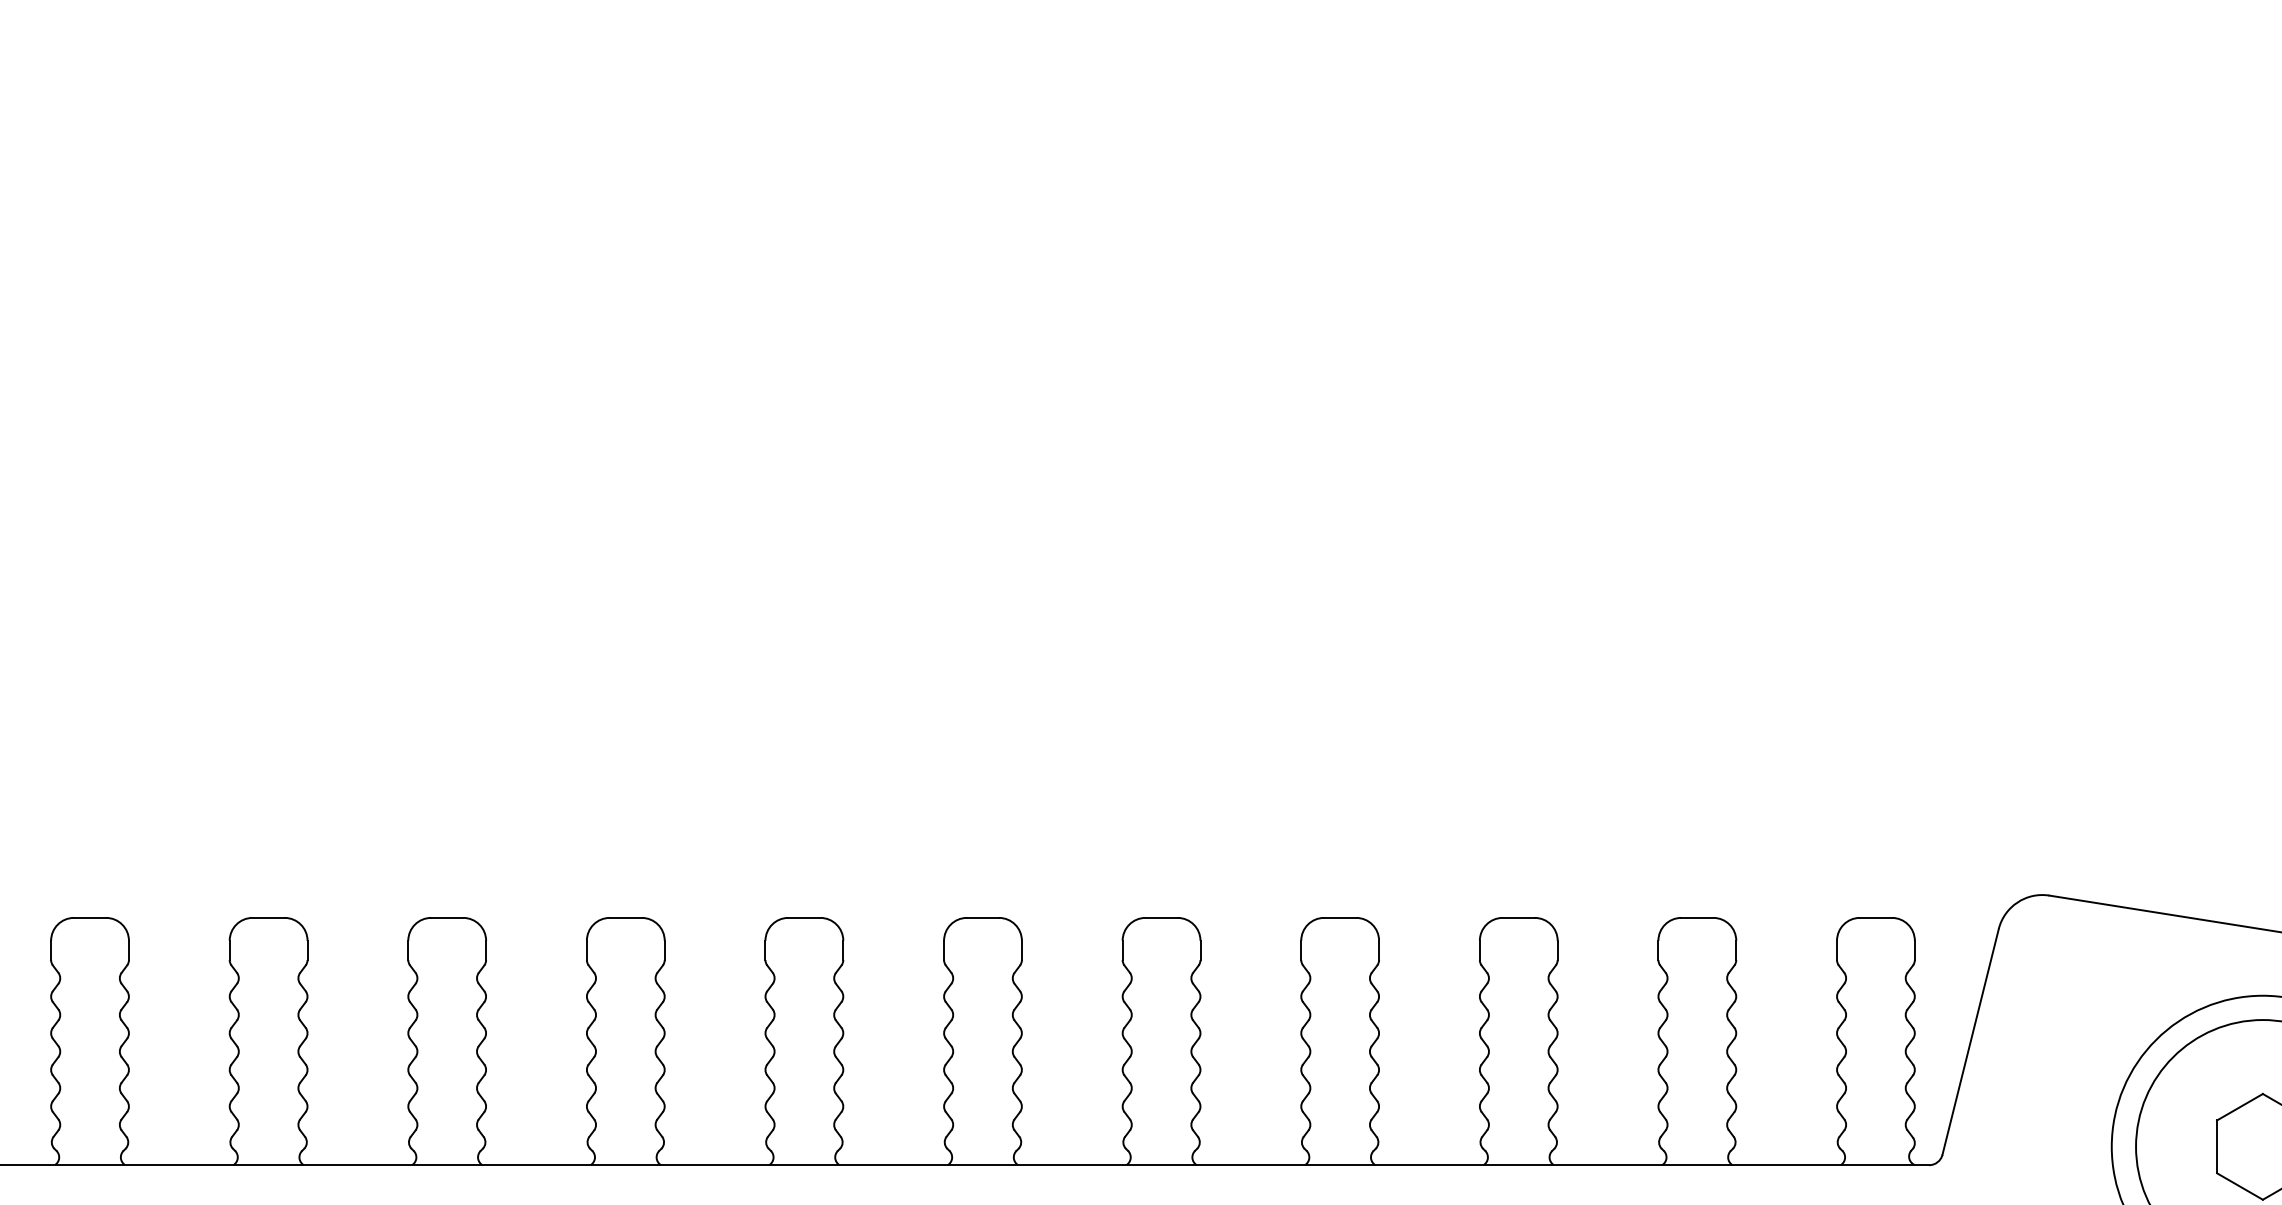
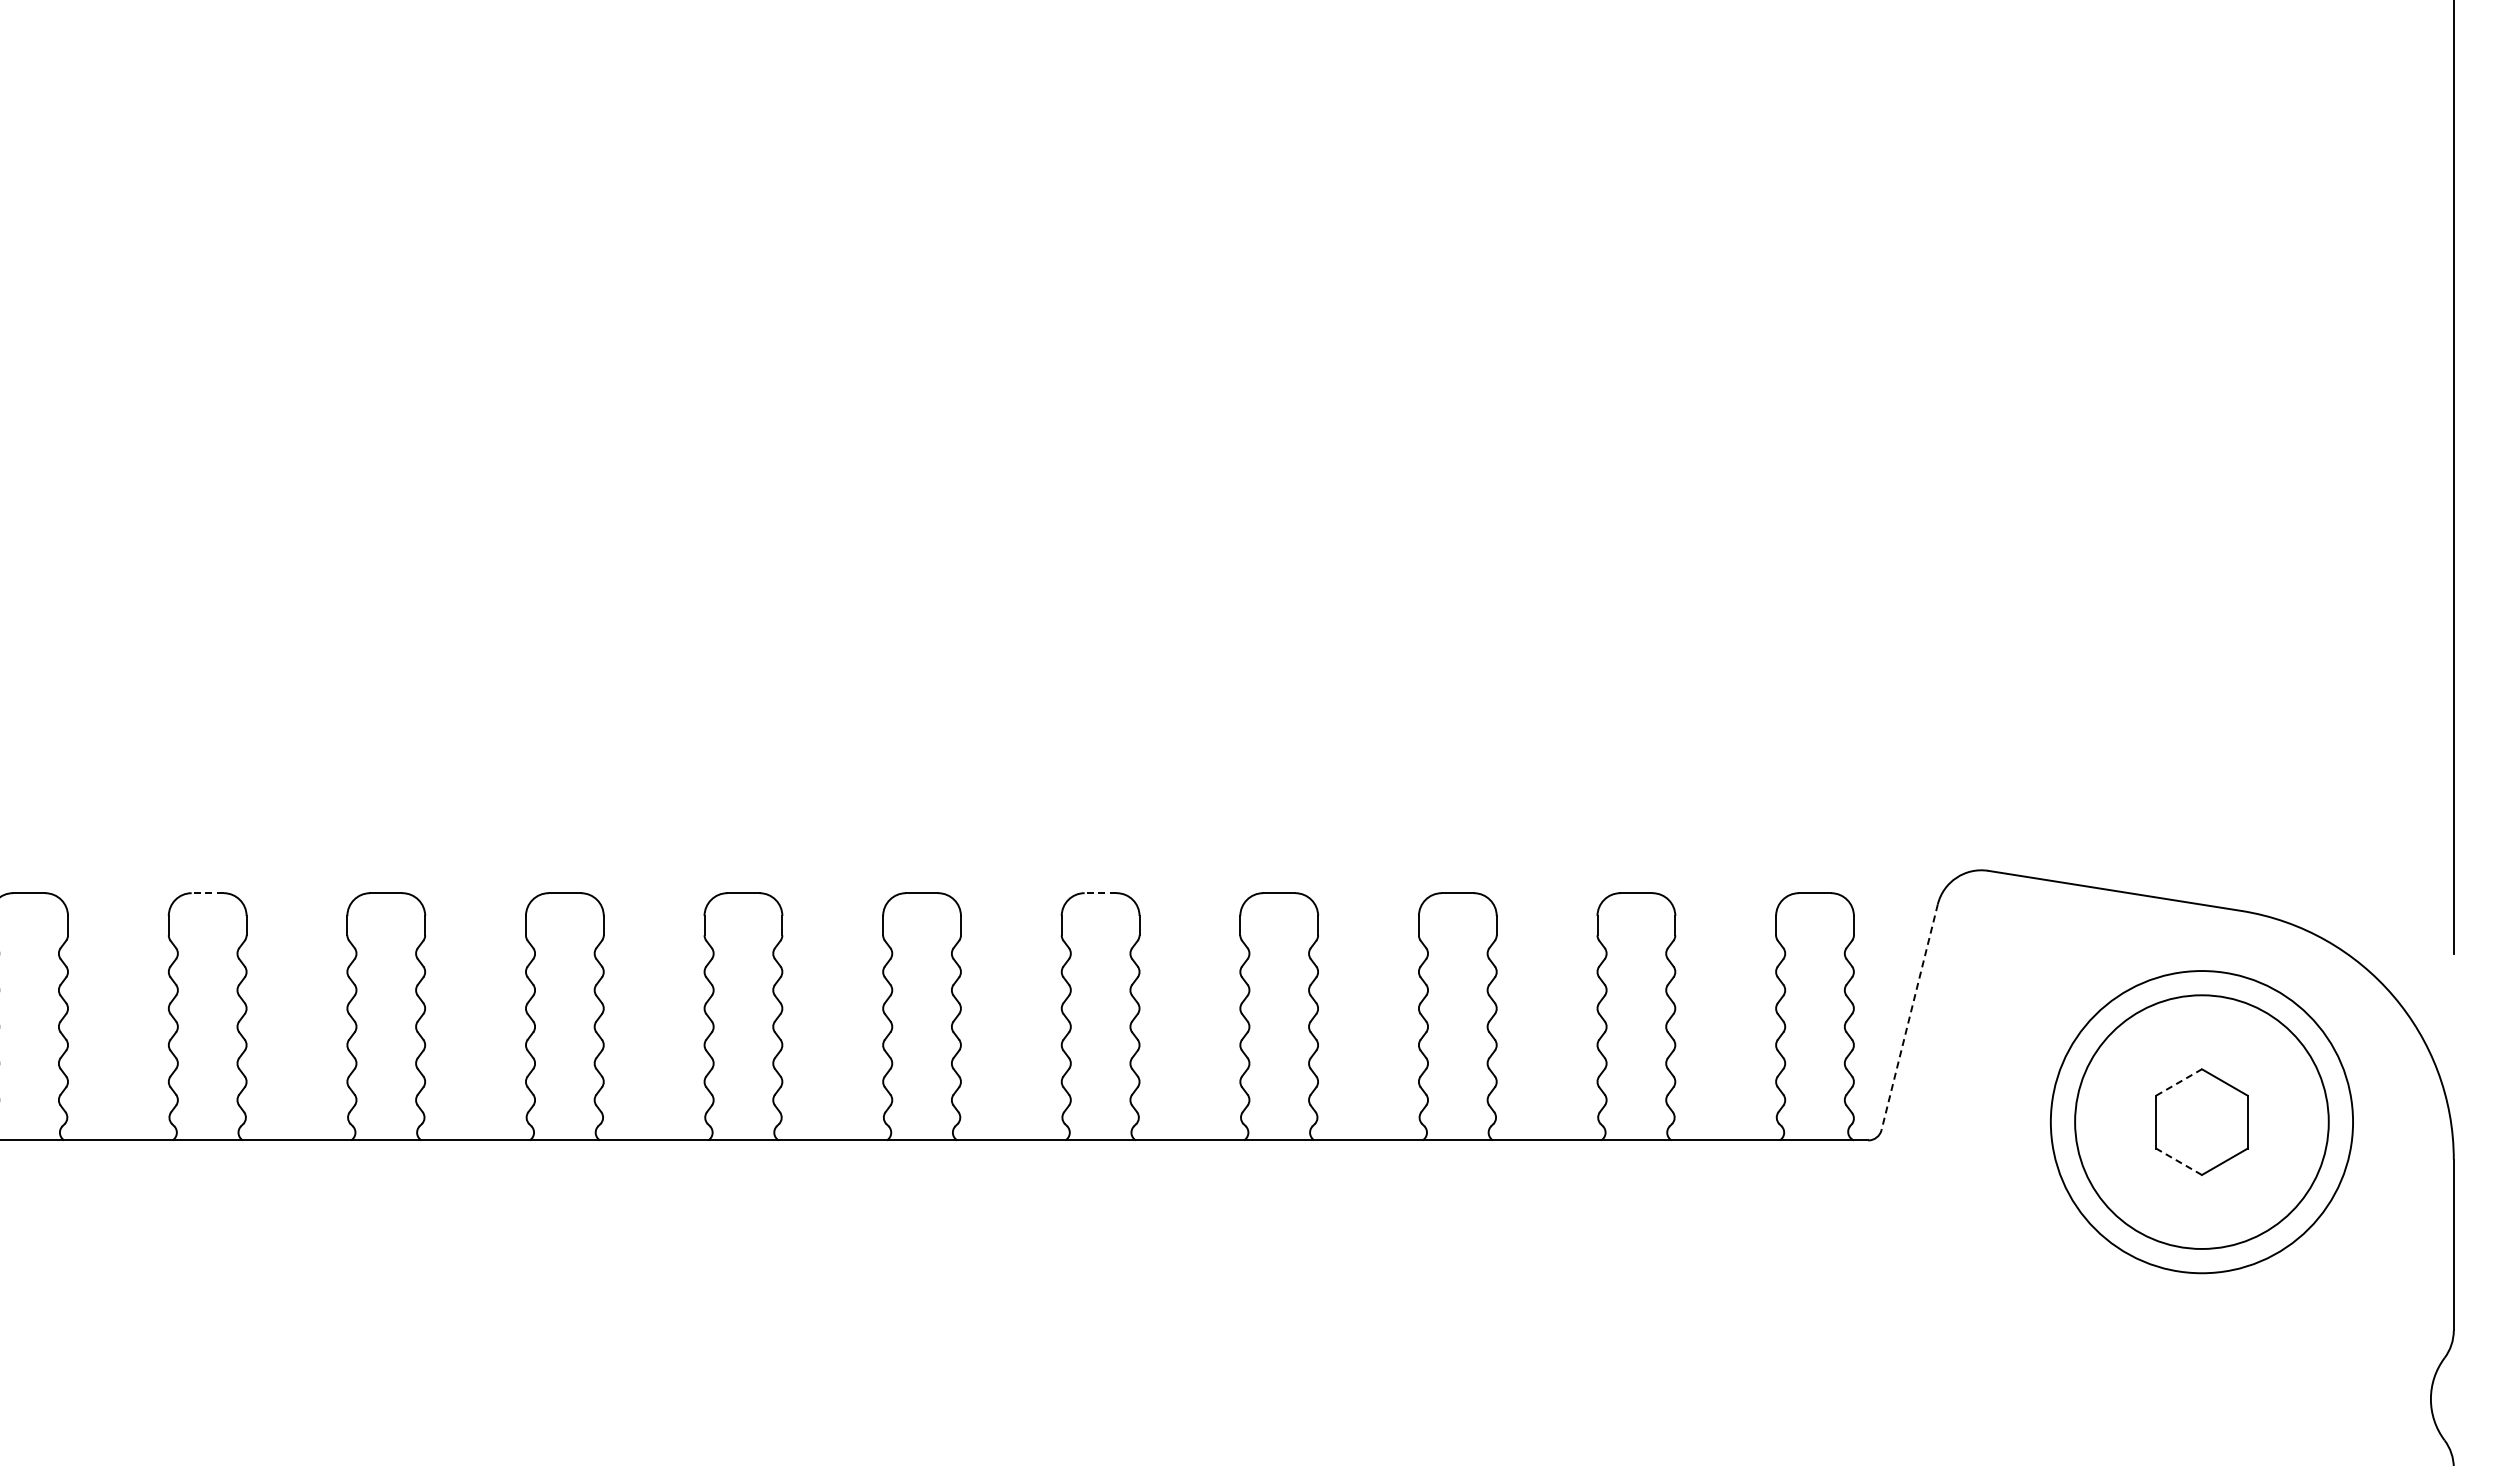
line: (268, 918) -> (207, 893), solid -> dashed
line: (1161, 918) -> (1100, 893), solid -> dashed
line: (1970, 1042) -> (1909, 1017), solid -> dashed
line: (2240, 1107) -> (2179, 1082), solid -> dashed
line: (2239, 1186) -> (2178, 1161), solid -> dashed

